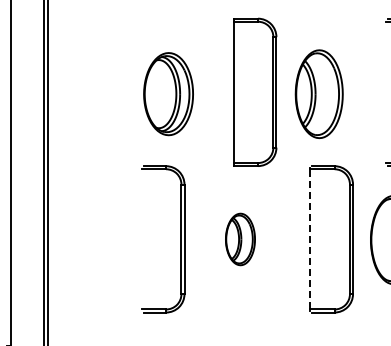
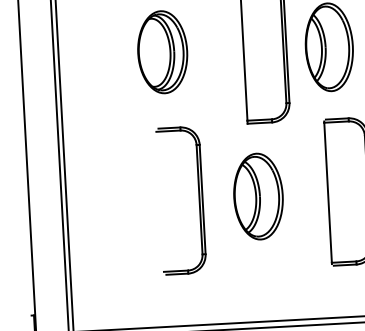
part: (168, 94) -> (162, 52), moved
line: (310, 238) -> (328, 191), dashed -> solid
part: (240, 239) -> (258, 196), size x1.67

